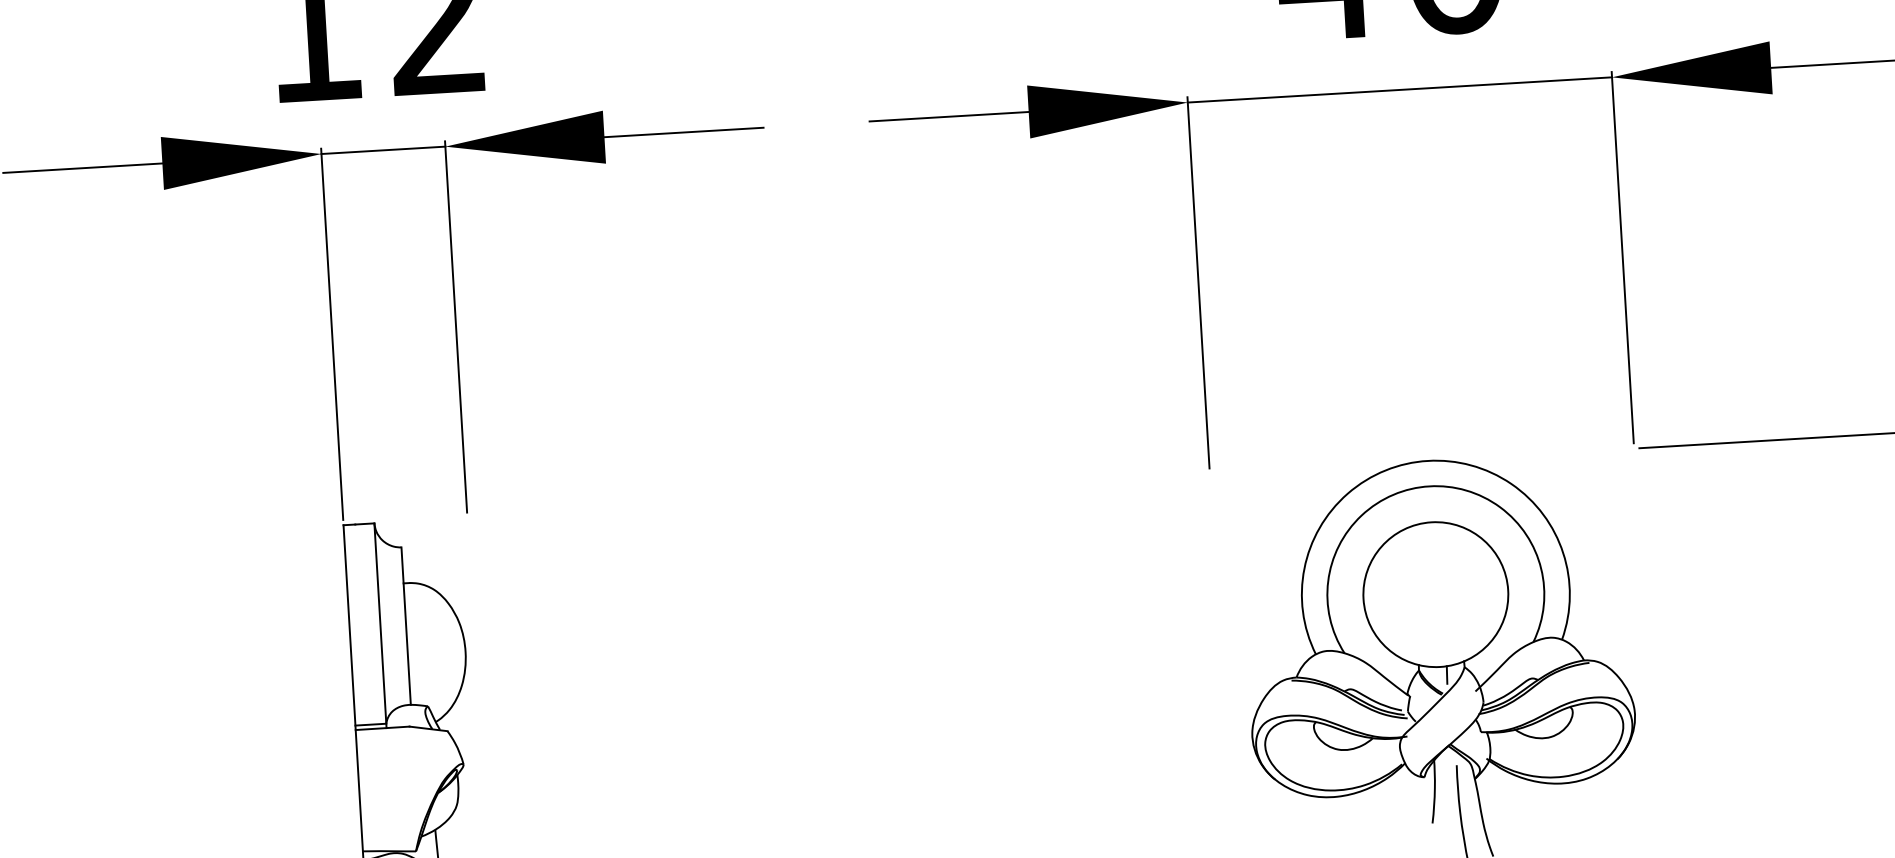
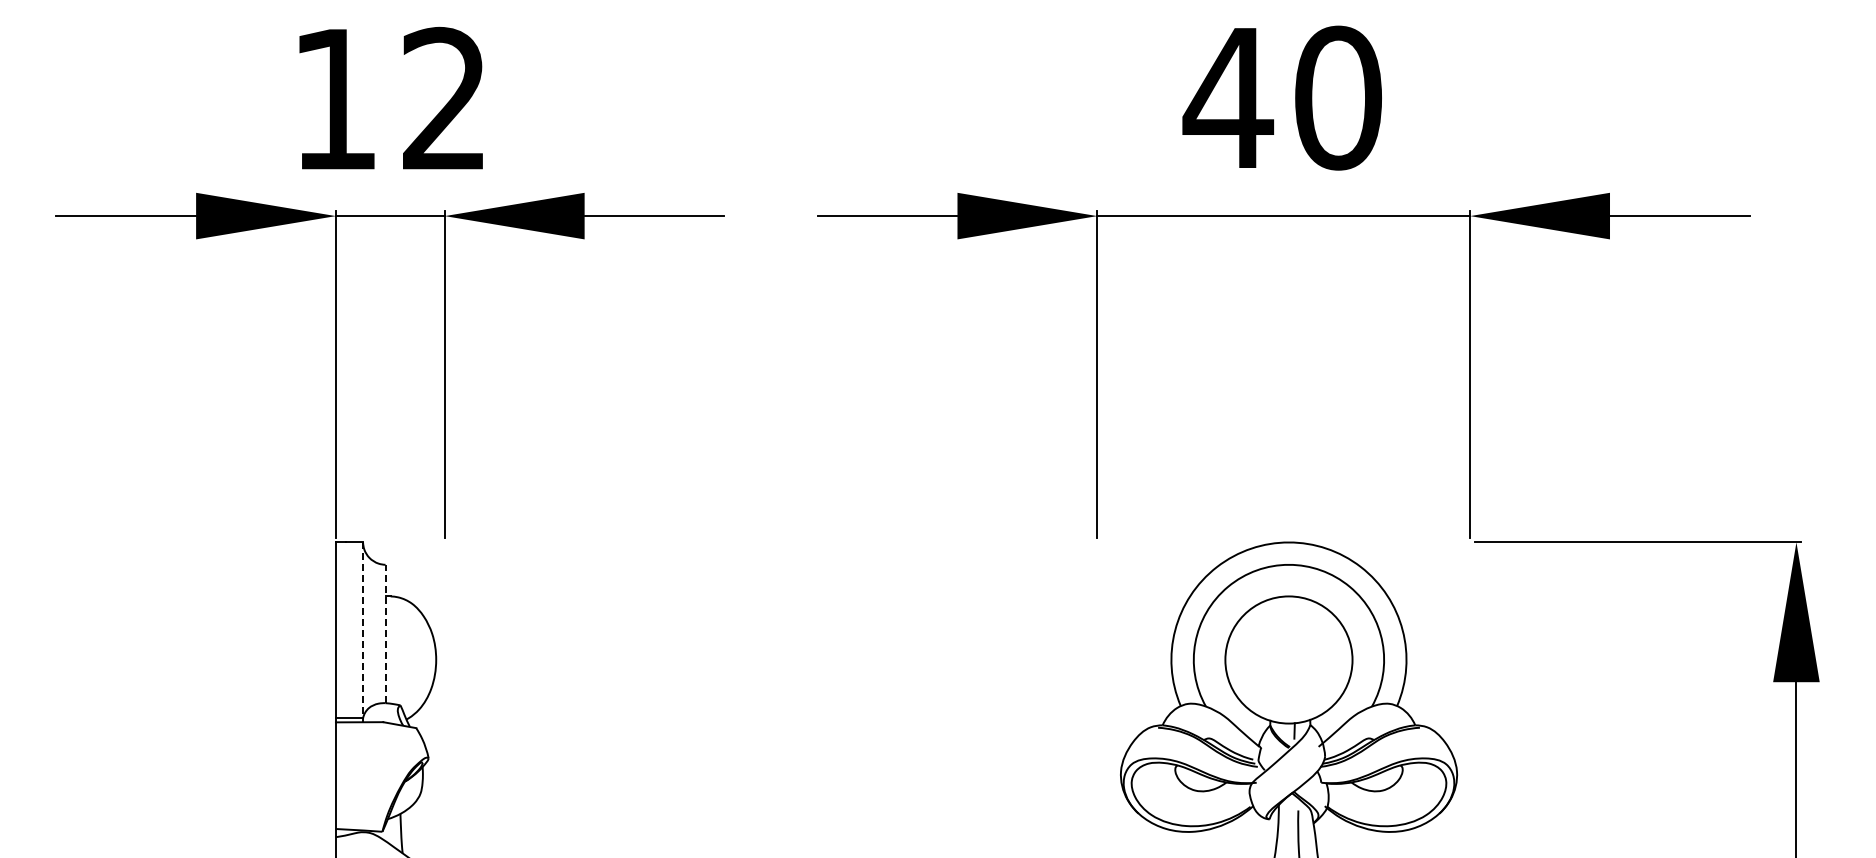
line: (381, 625) -> (363, 632), solid -> dashed
line: (406, 625) -> (385, 633), solid -> dashed

